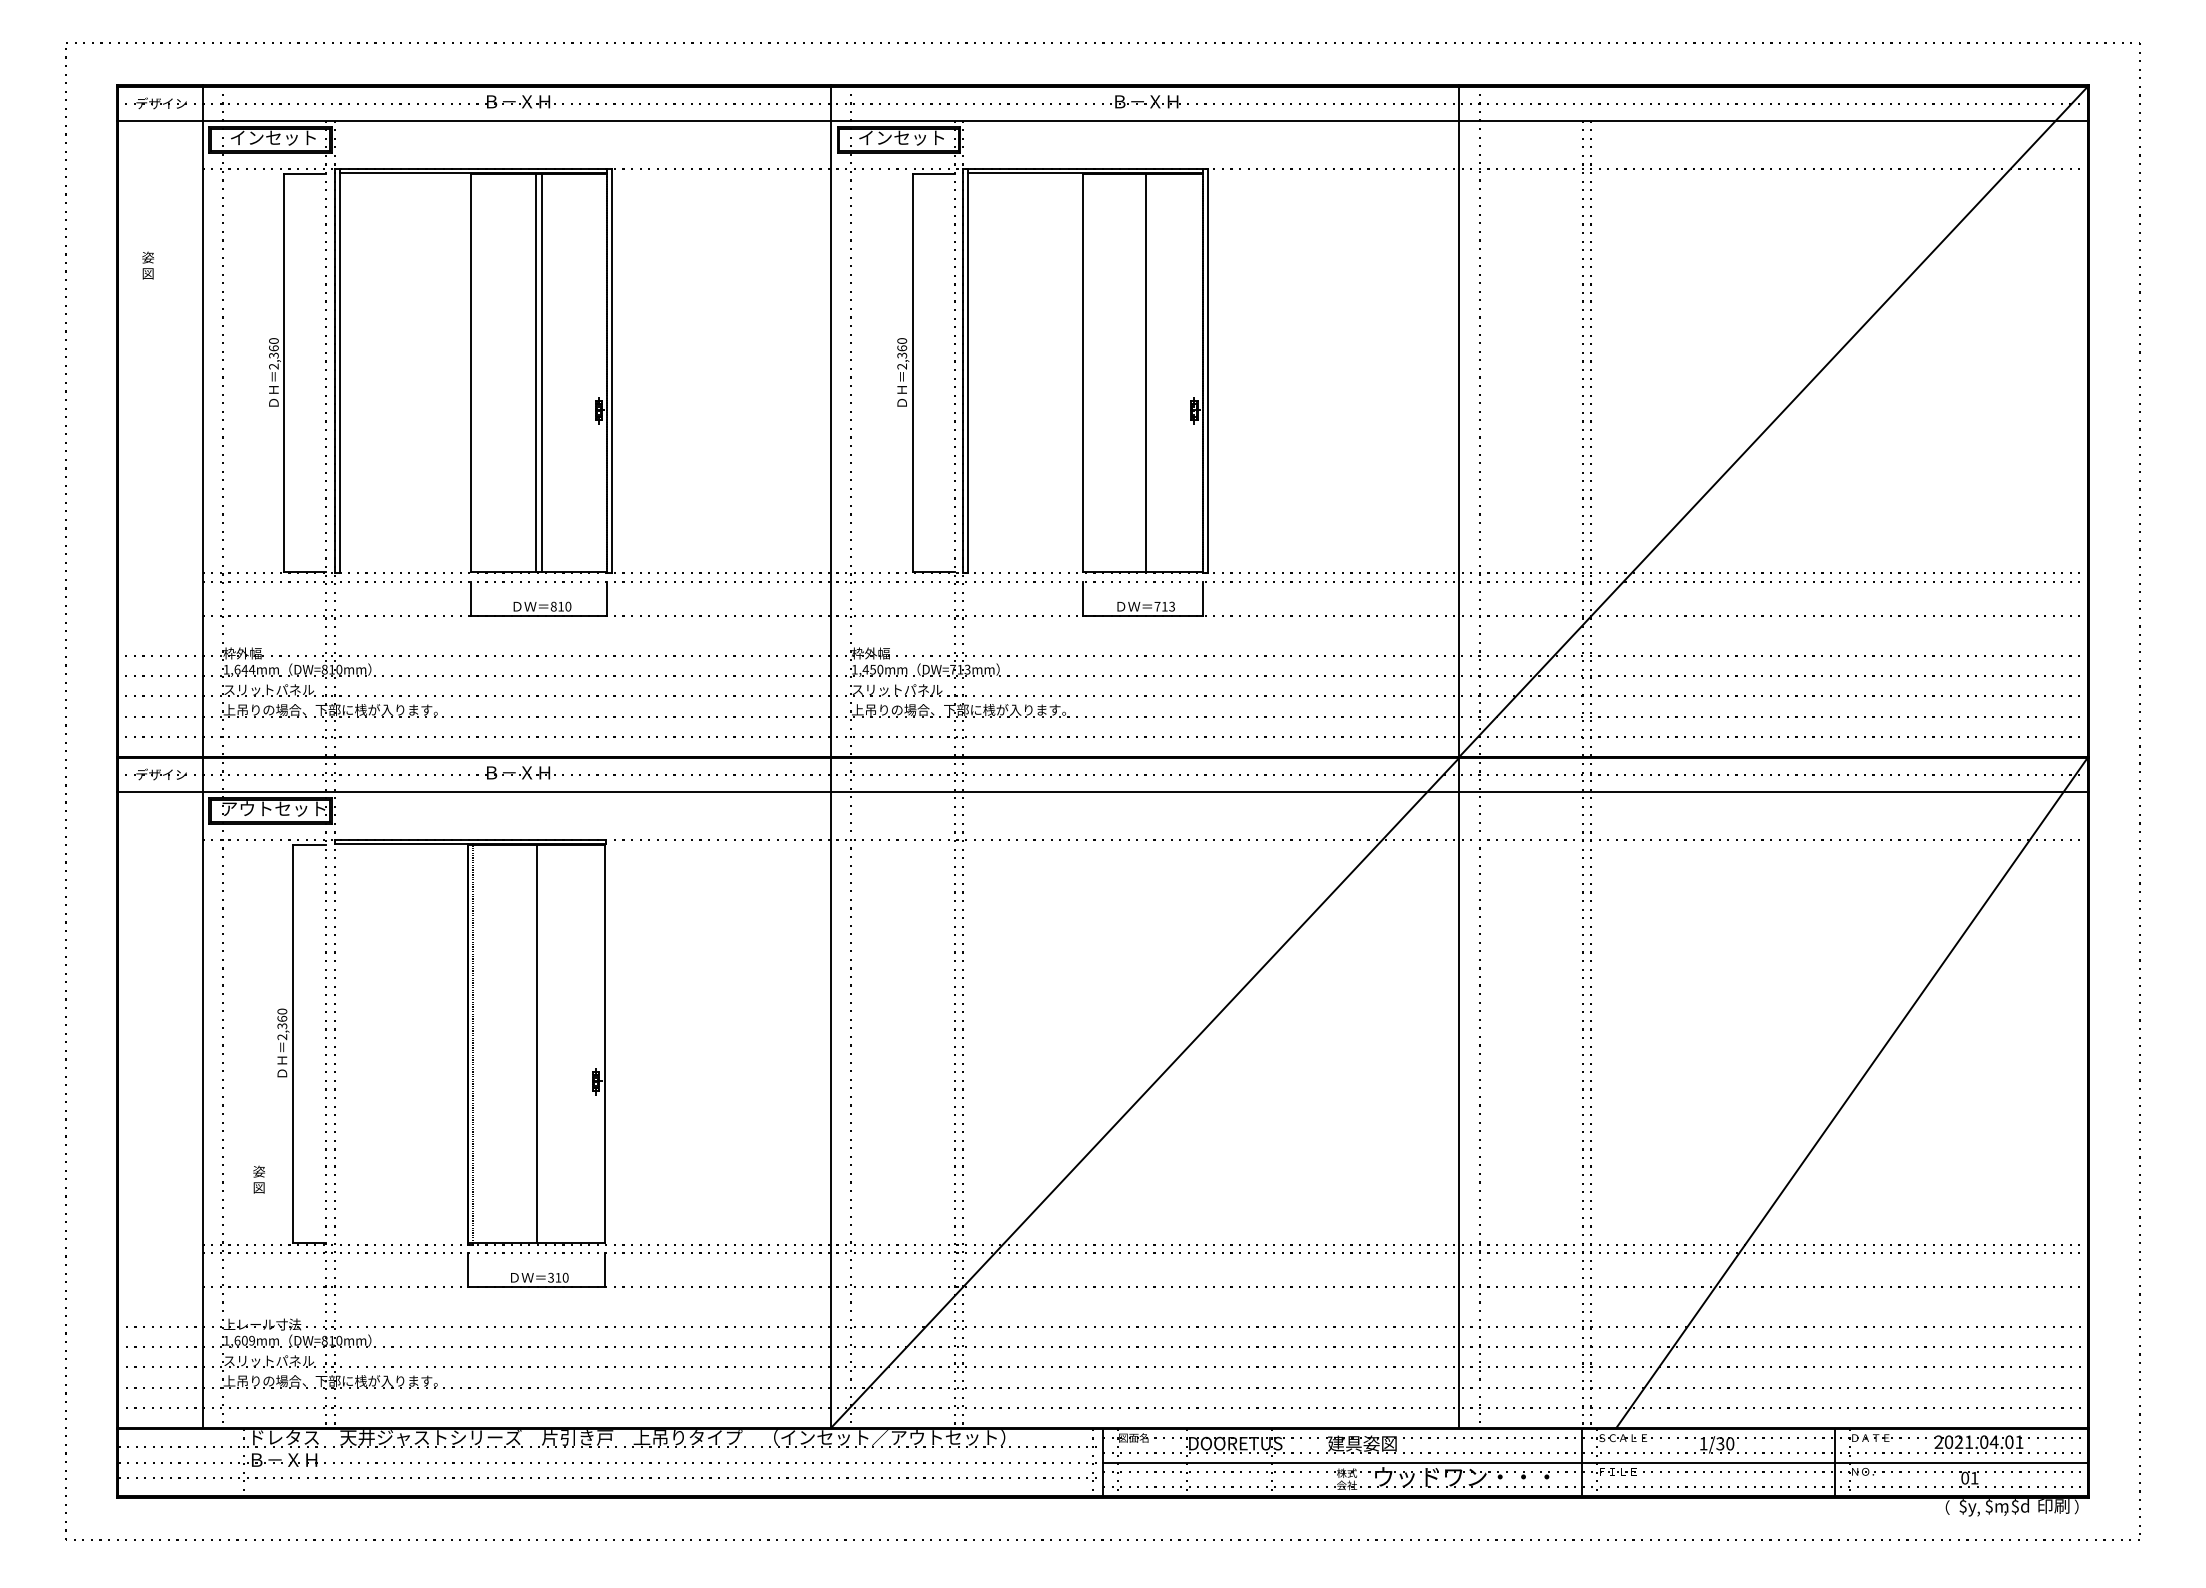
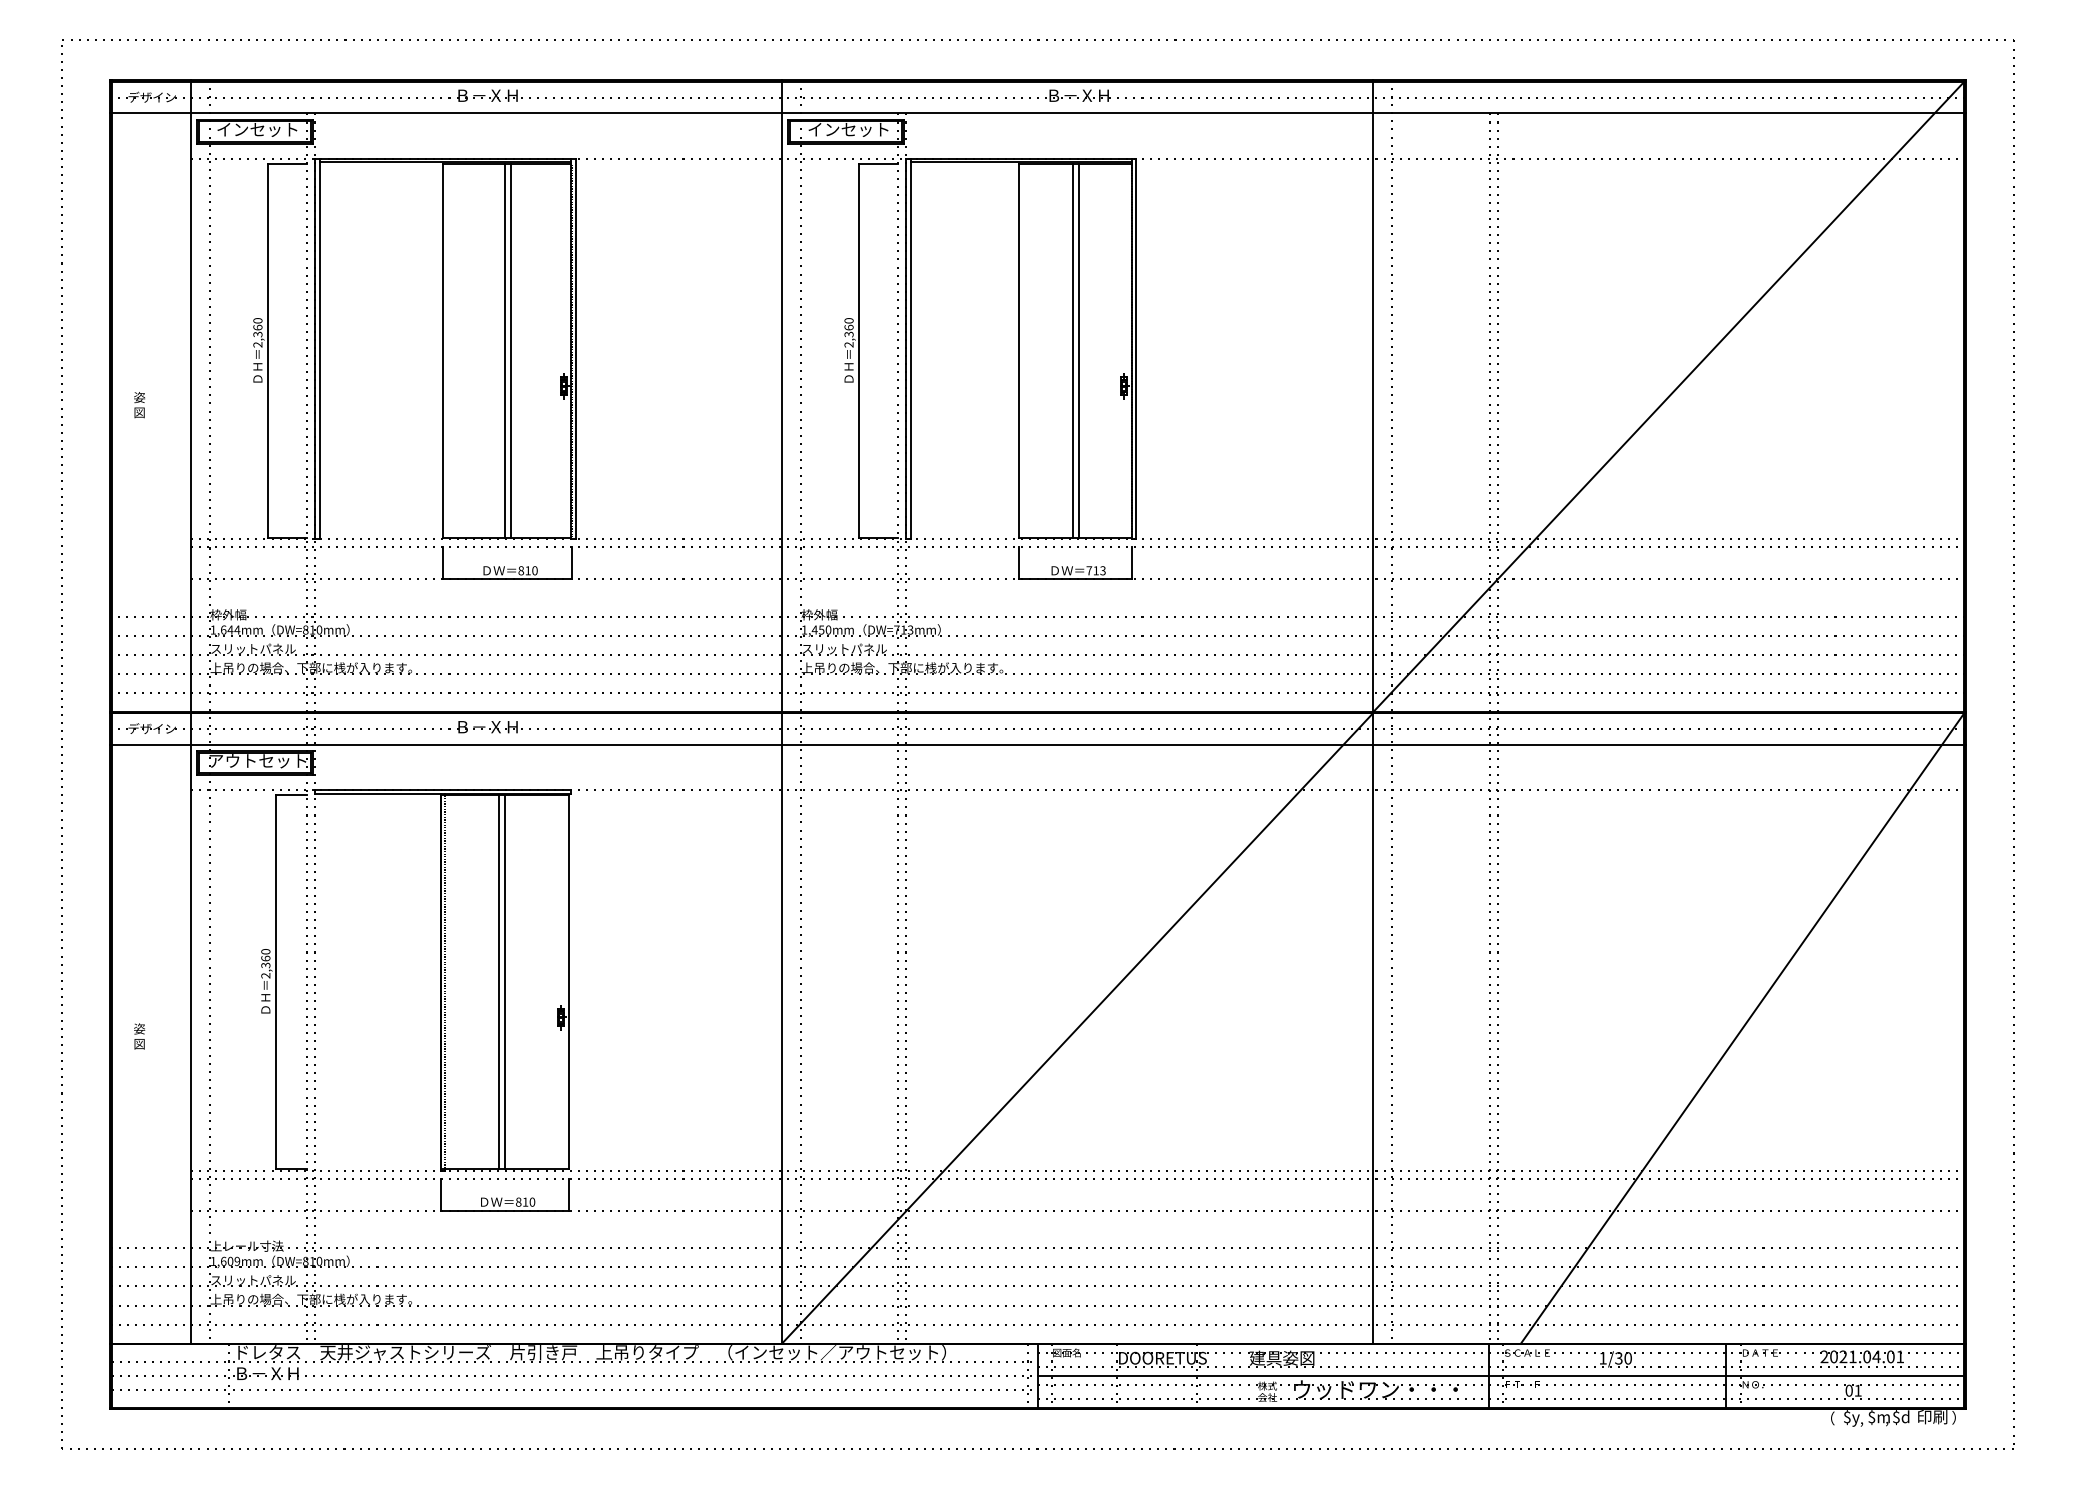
text: (147, 265) -> (138, 404), moved
line: (1139, 372) -> (1072, 350), added
line: (530, 1043) -> (499, 981), added
text: (258, 1179) -> (138, 1036), moved
text: (551, 1277) -> (519, 1201), 310 -> 810

